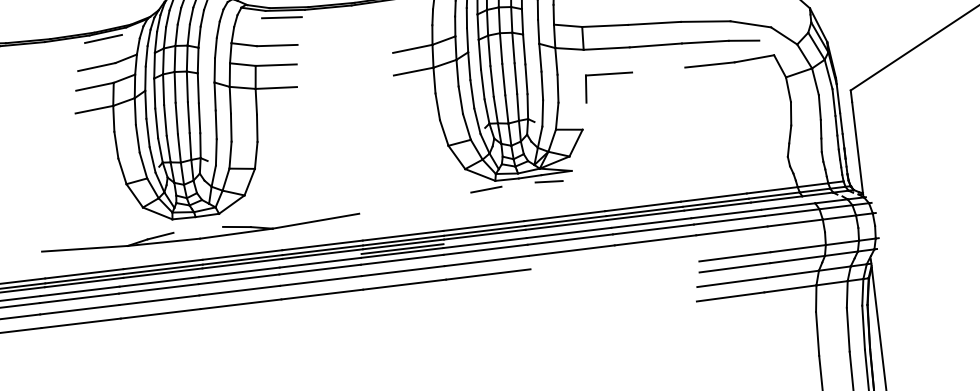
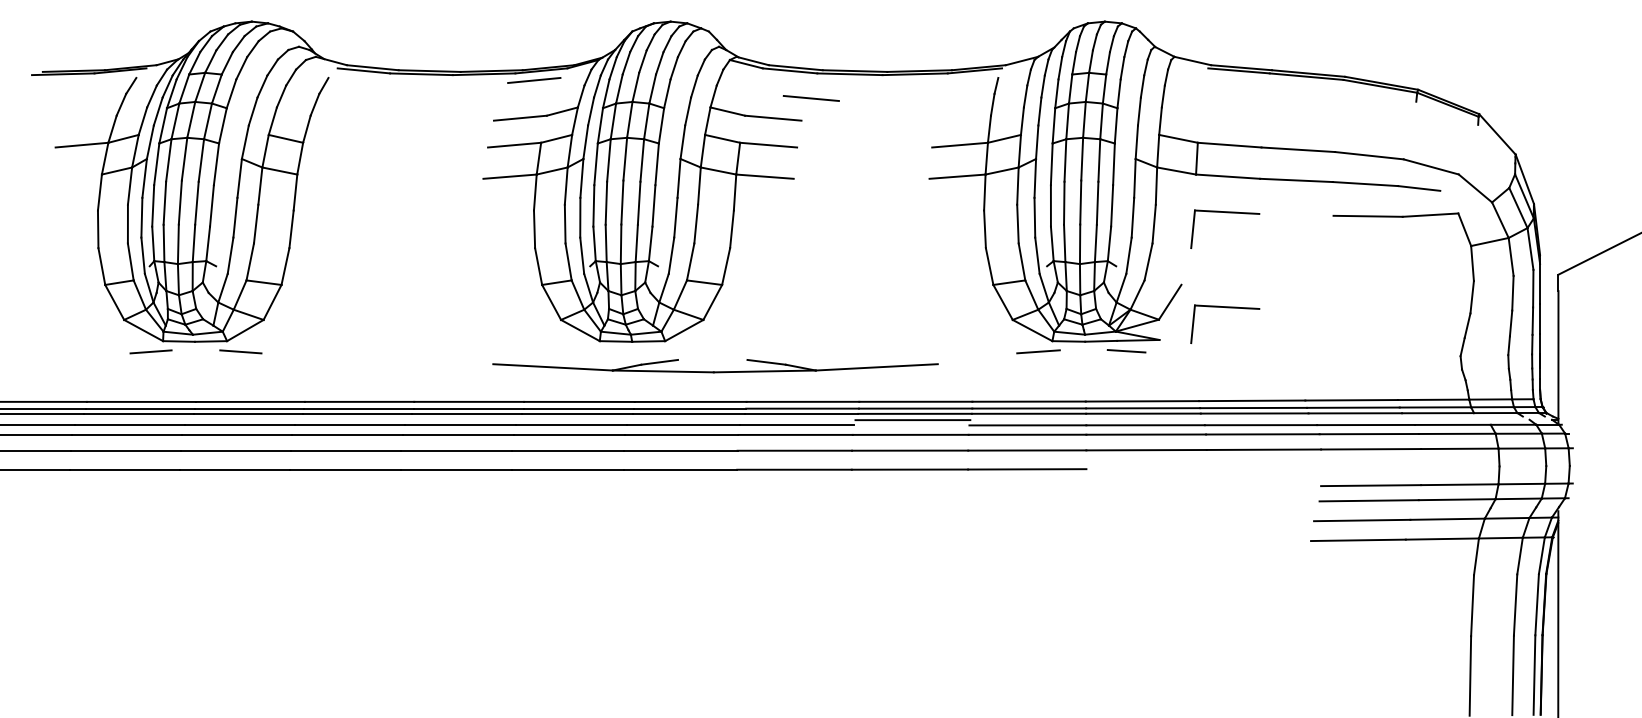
line: (281, 17) -> (810, 98), moved
line: (568, 129) -> (1162, 282), removed
part: (616, 142) -> (1226, 308), added
part: (200, 234) -> (715, 366), moved
line: (402, 253) -> (911, 425), removed

